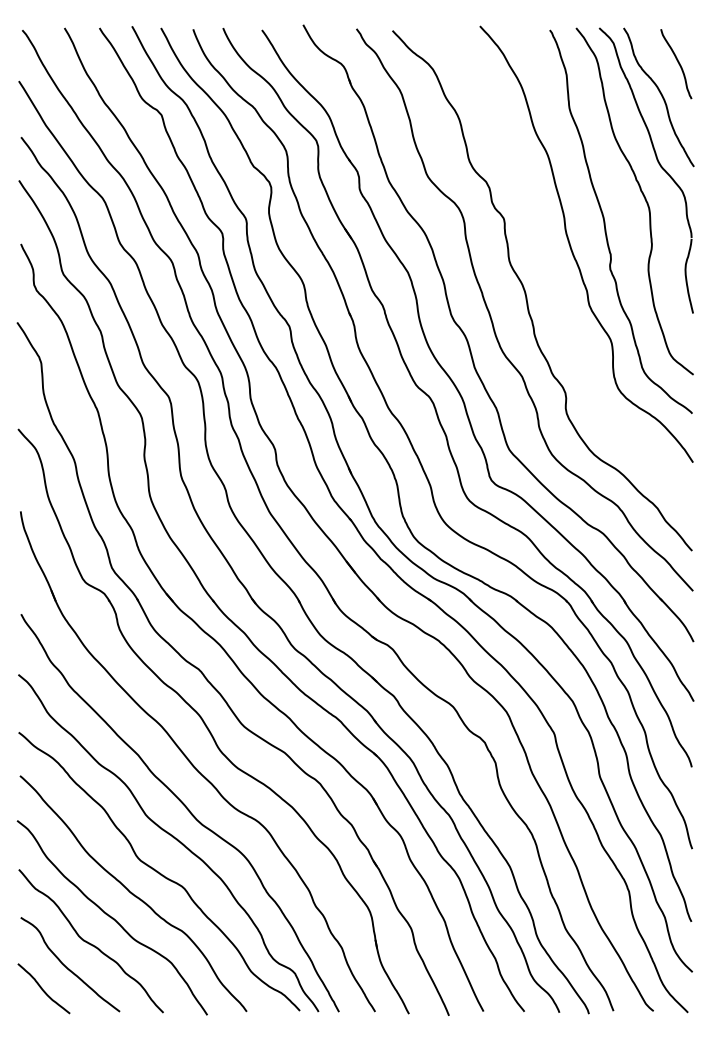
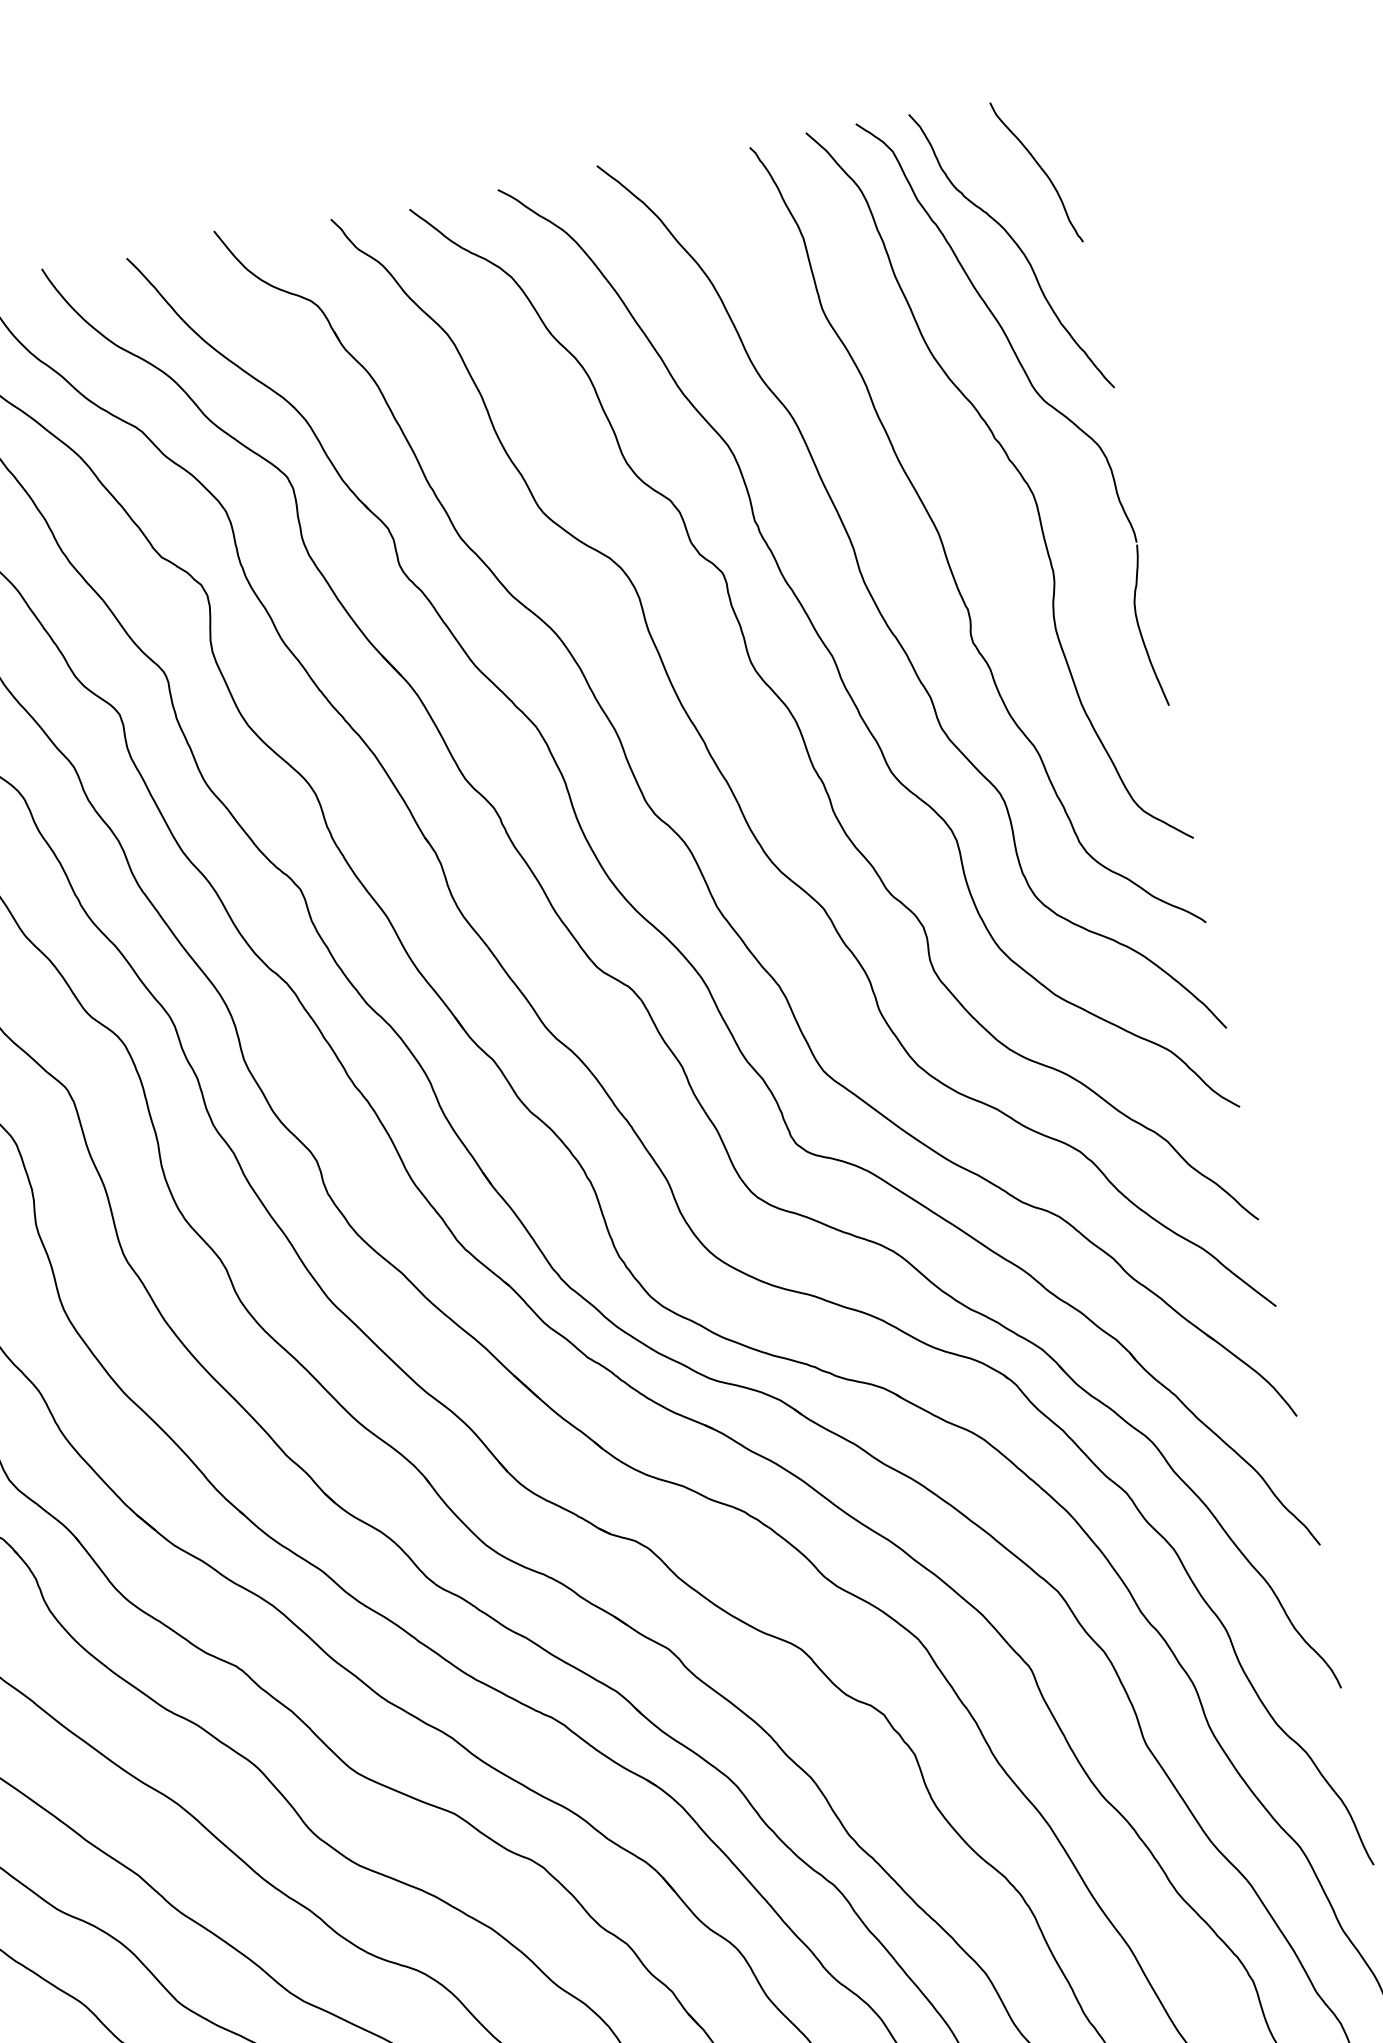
curve: (548, 268) -> (838, 663), added

